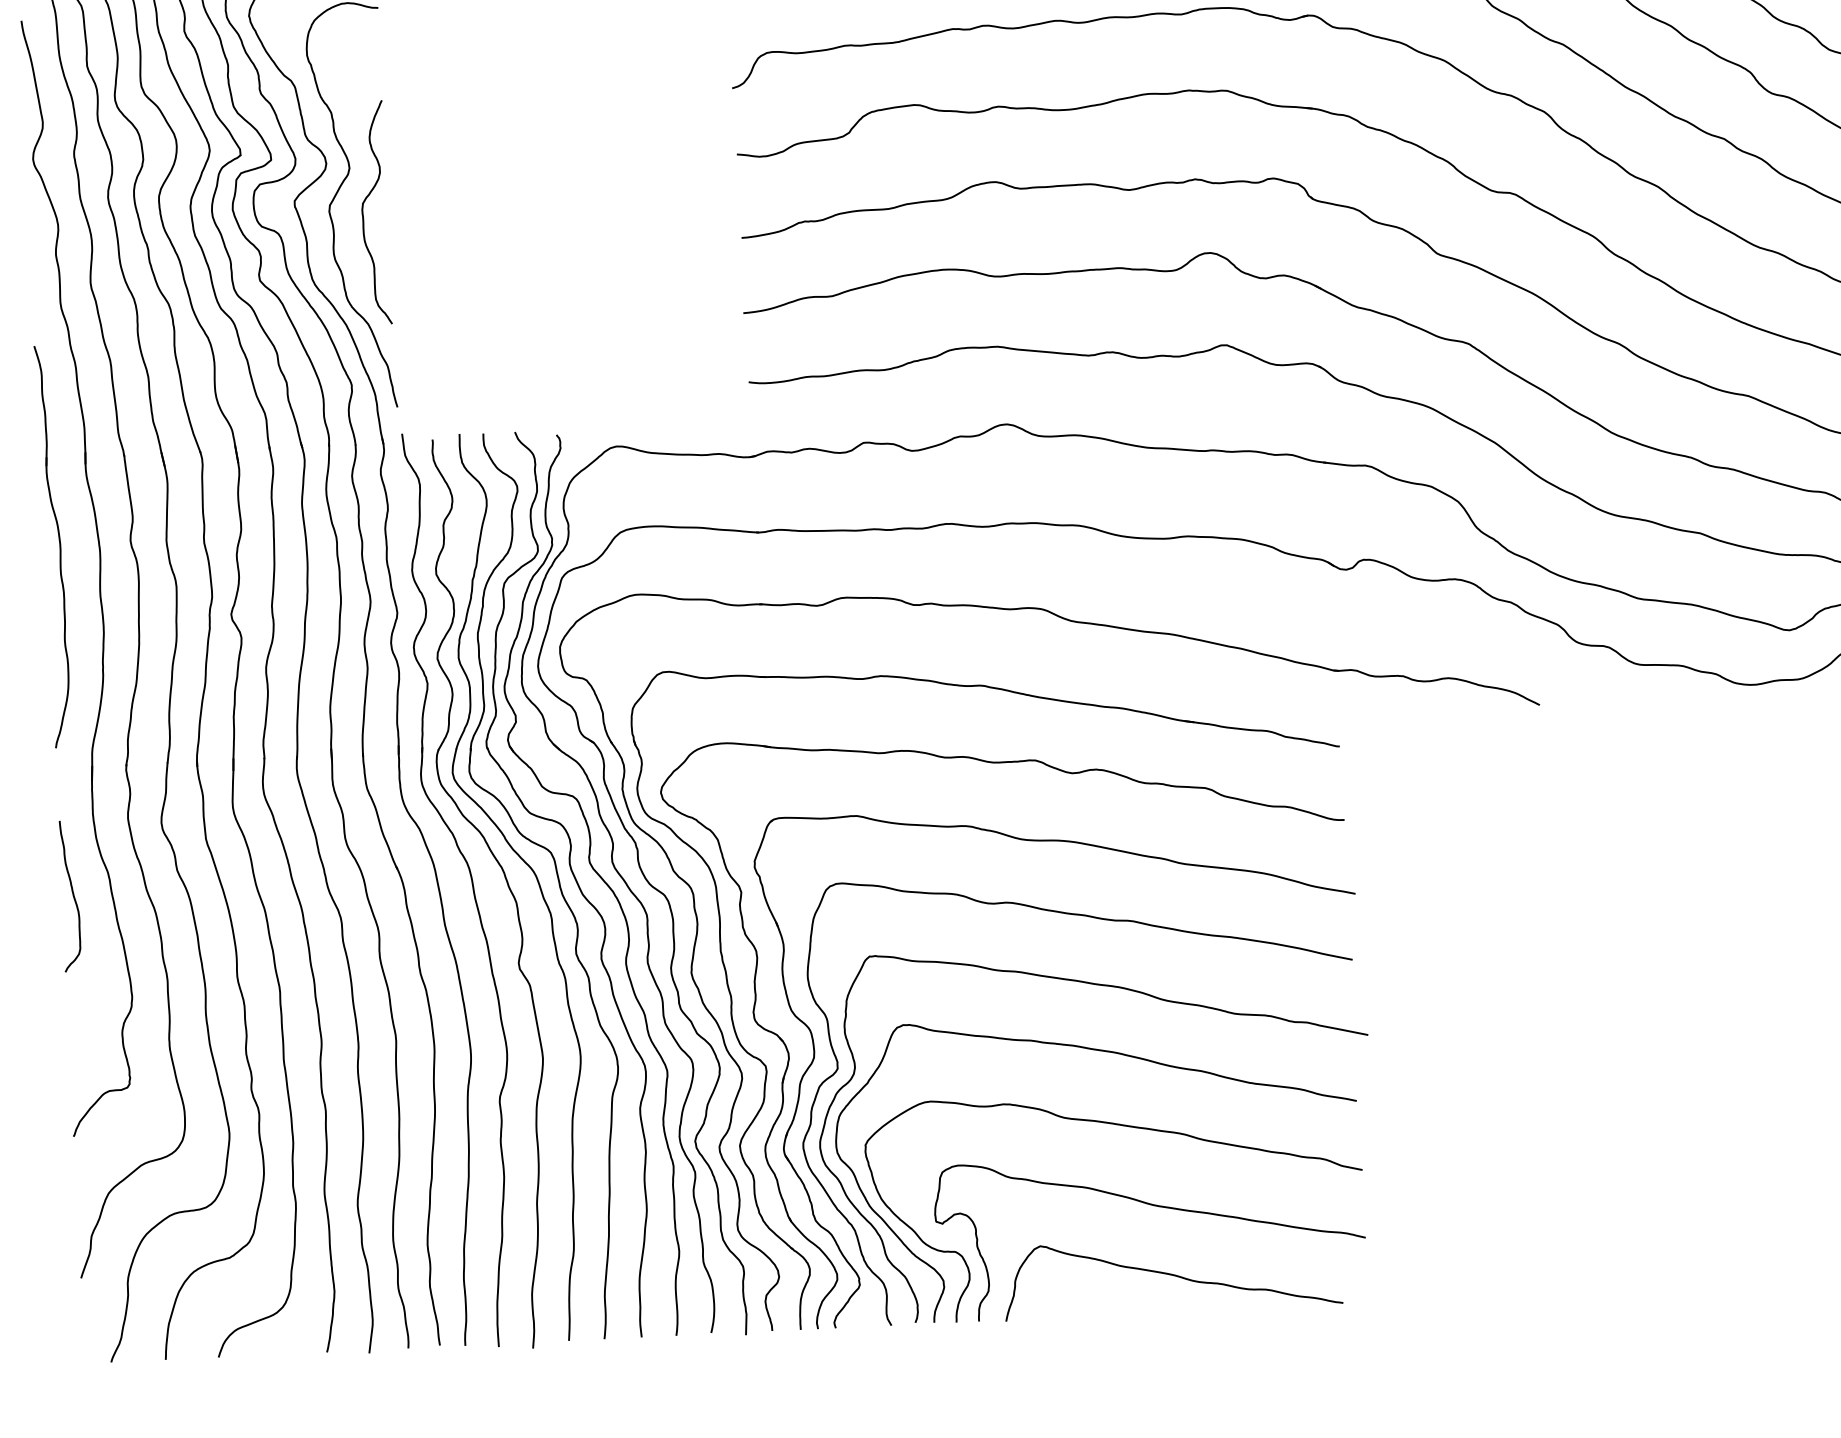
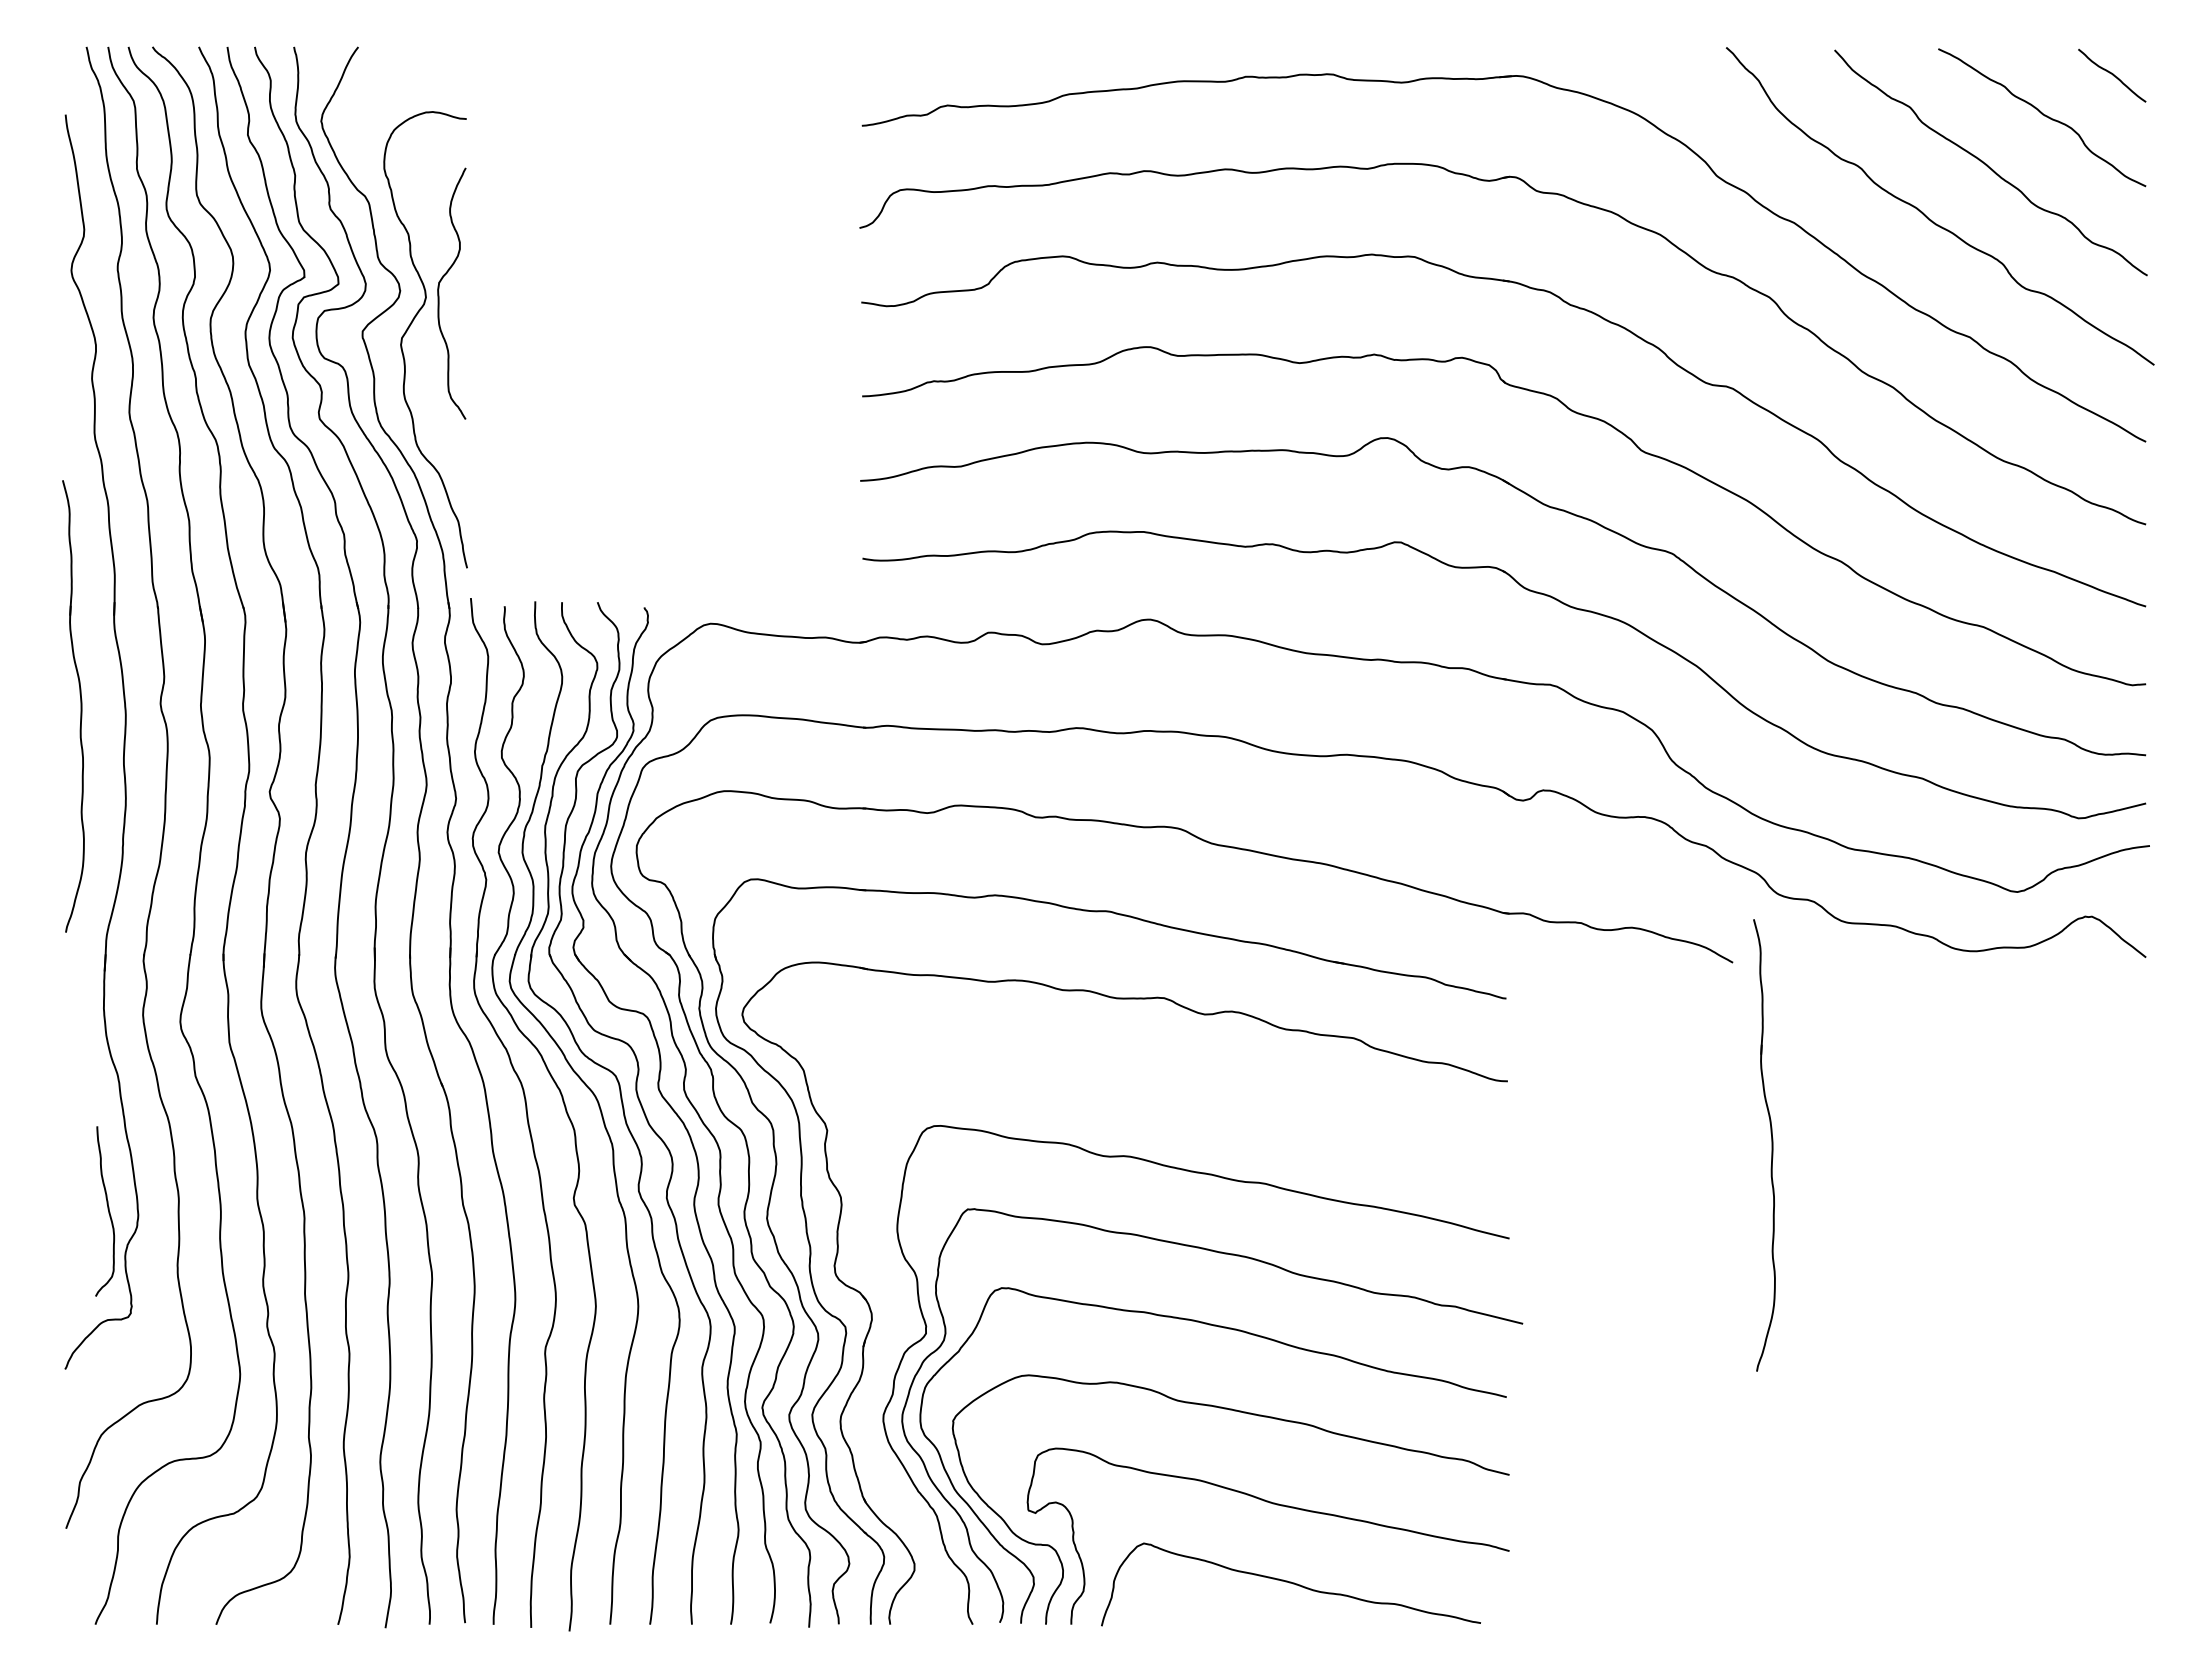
curve: (363, 213) -> (439, 293), moved
part: (1105, 849) -> (1238, 1101), removed
part: (1581, 866) -> (1771, 1145), added
curve: (72, 894) -> (107, 1209), moved

